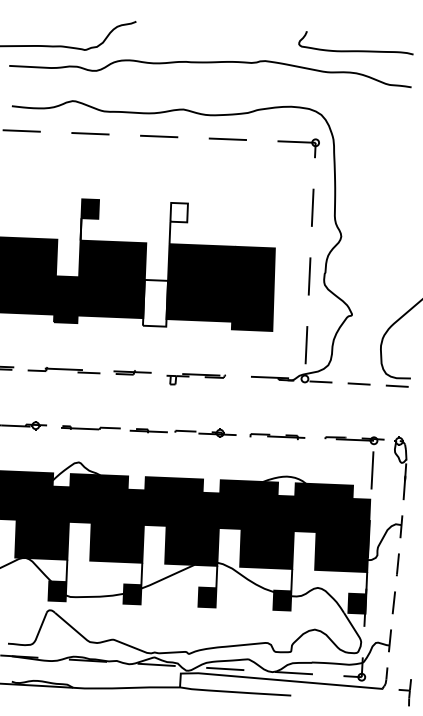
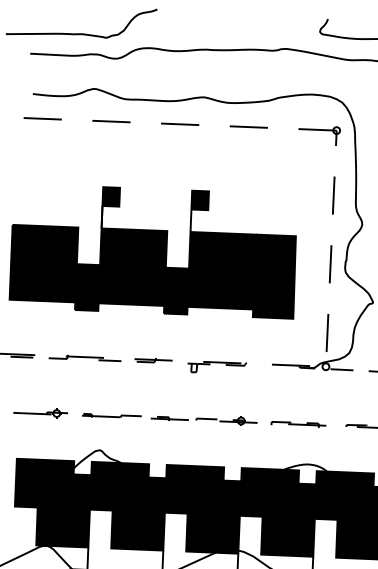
fill: (178, 212) -> (199, 200), added
fill: (155, 302) -> (176, 290), added

